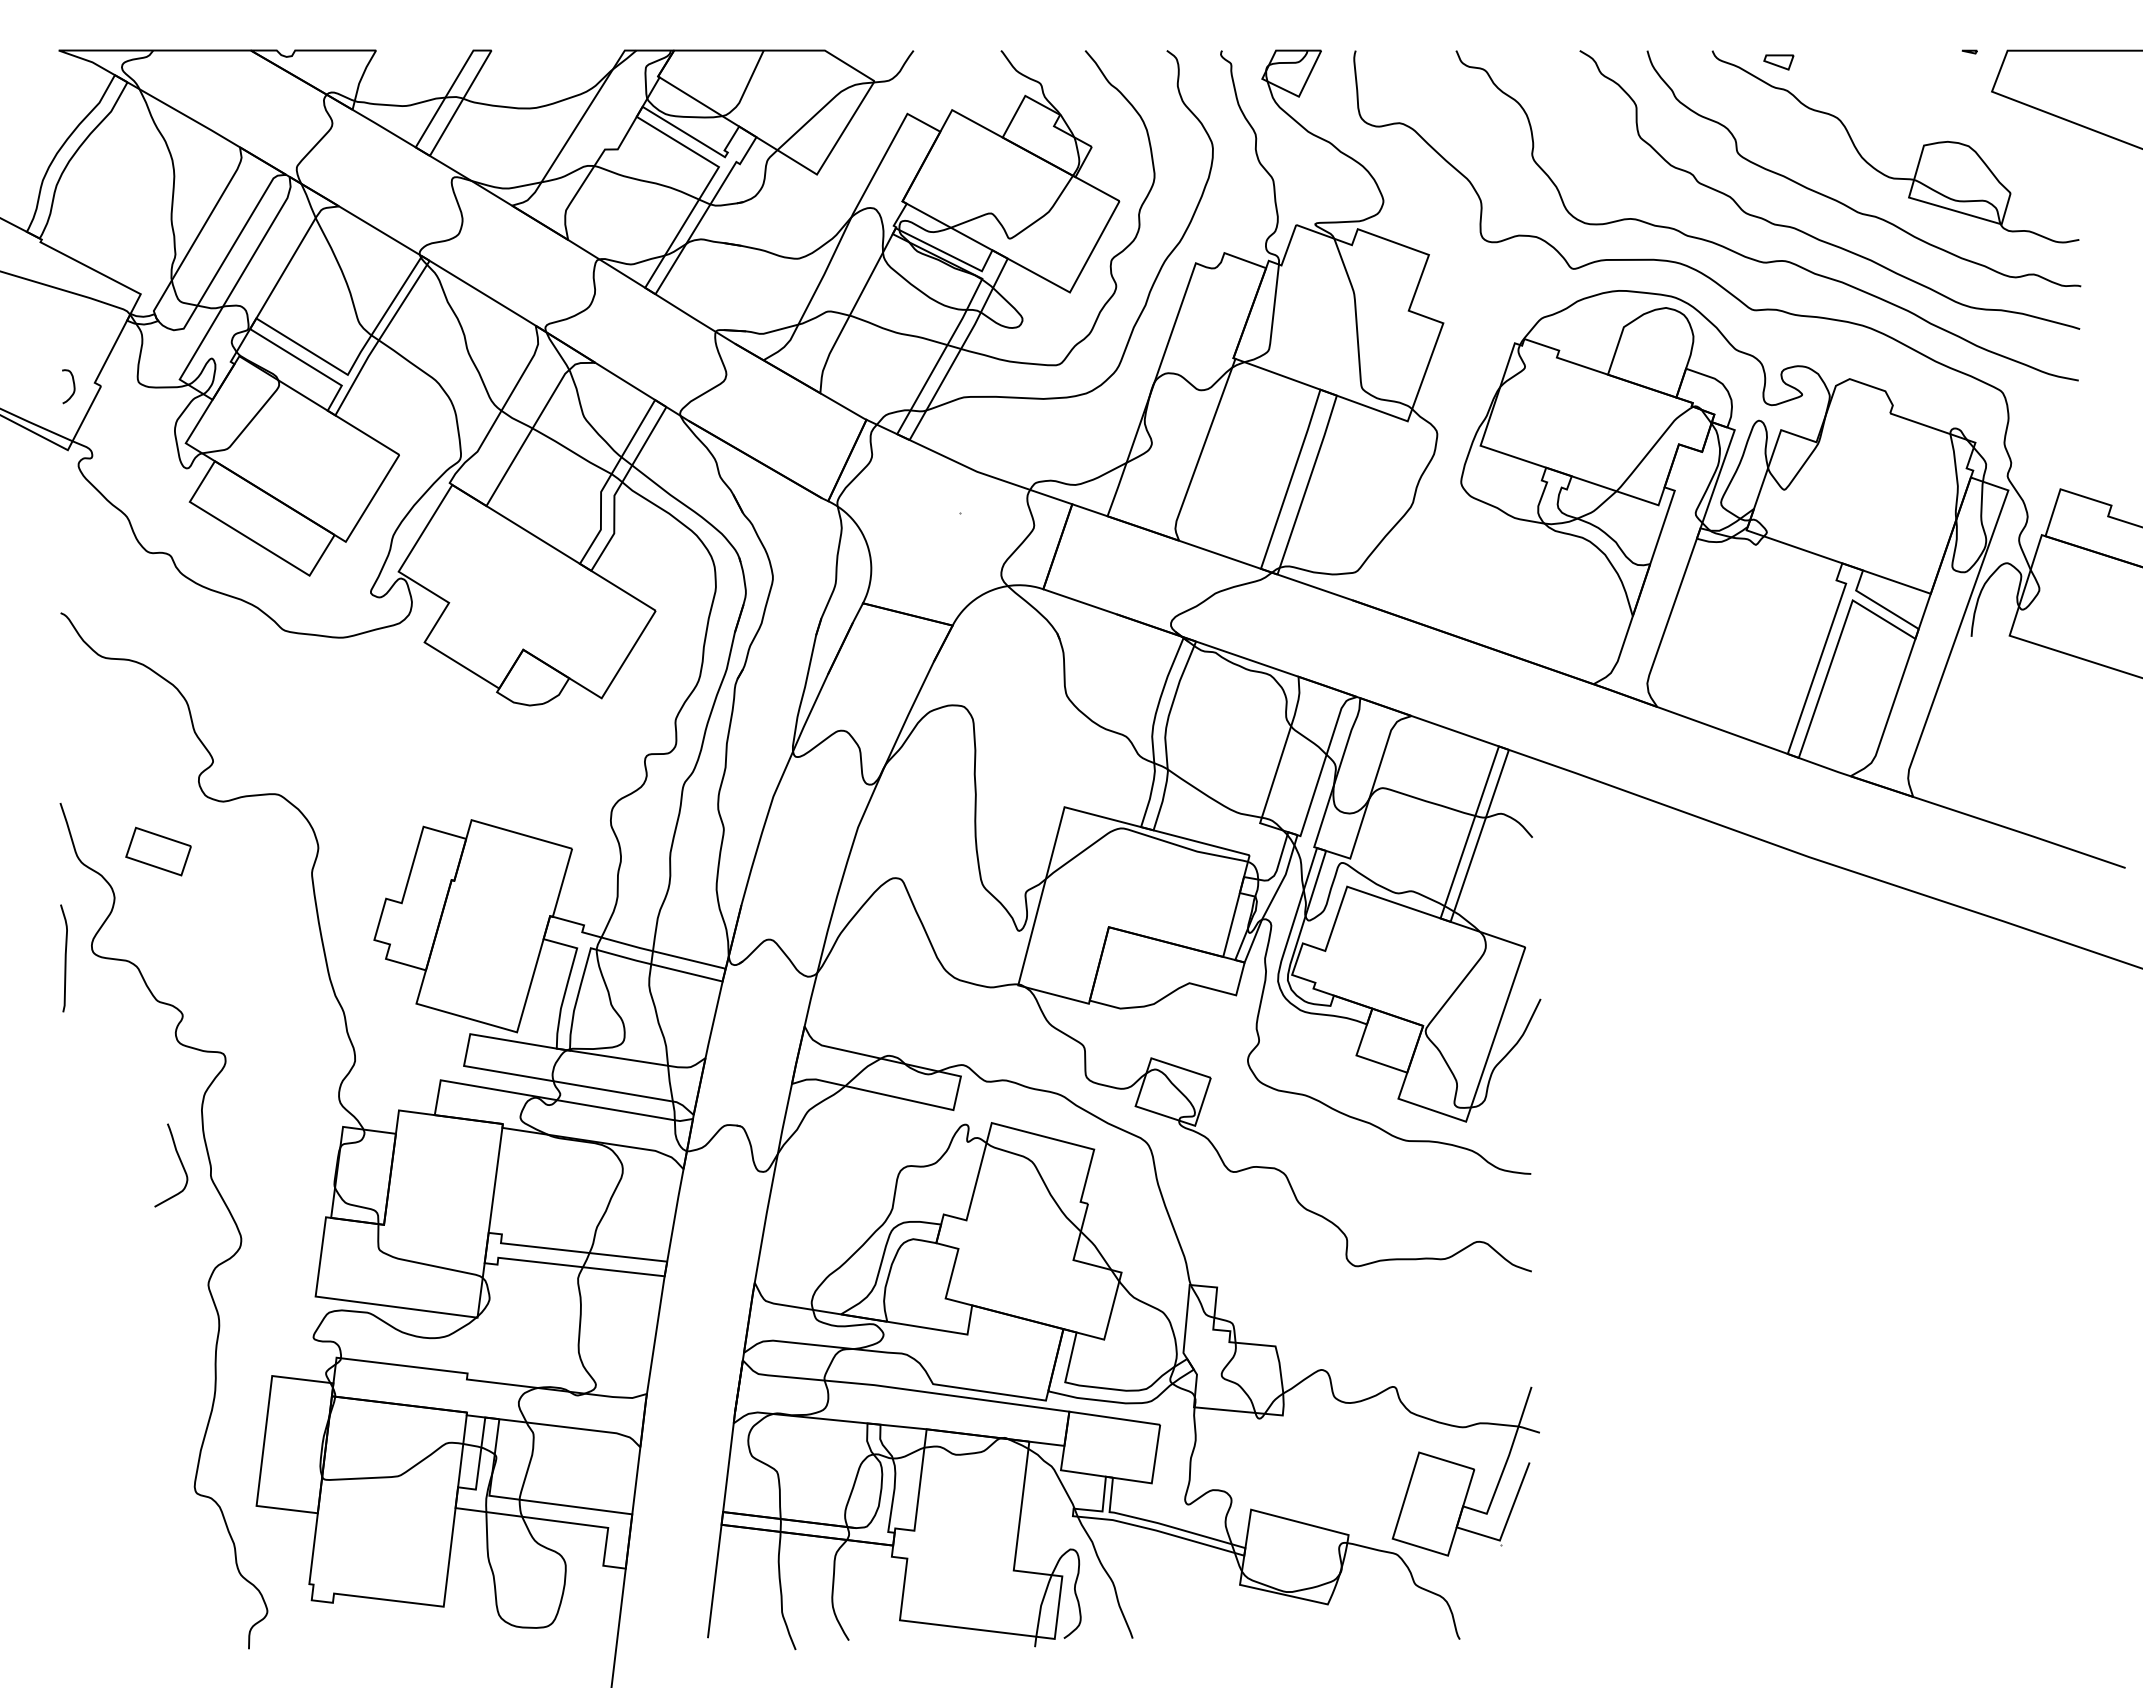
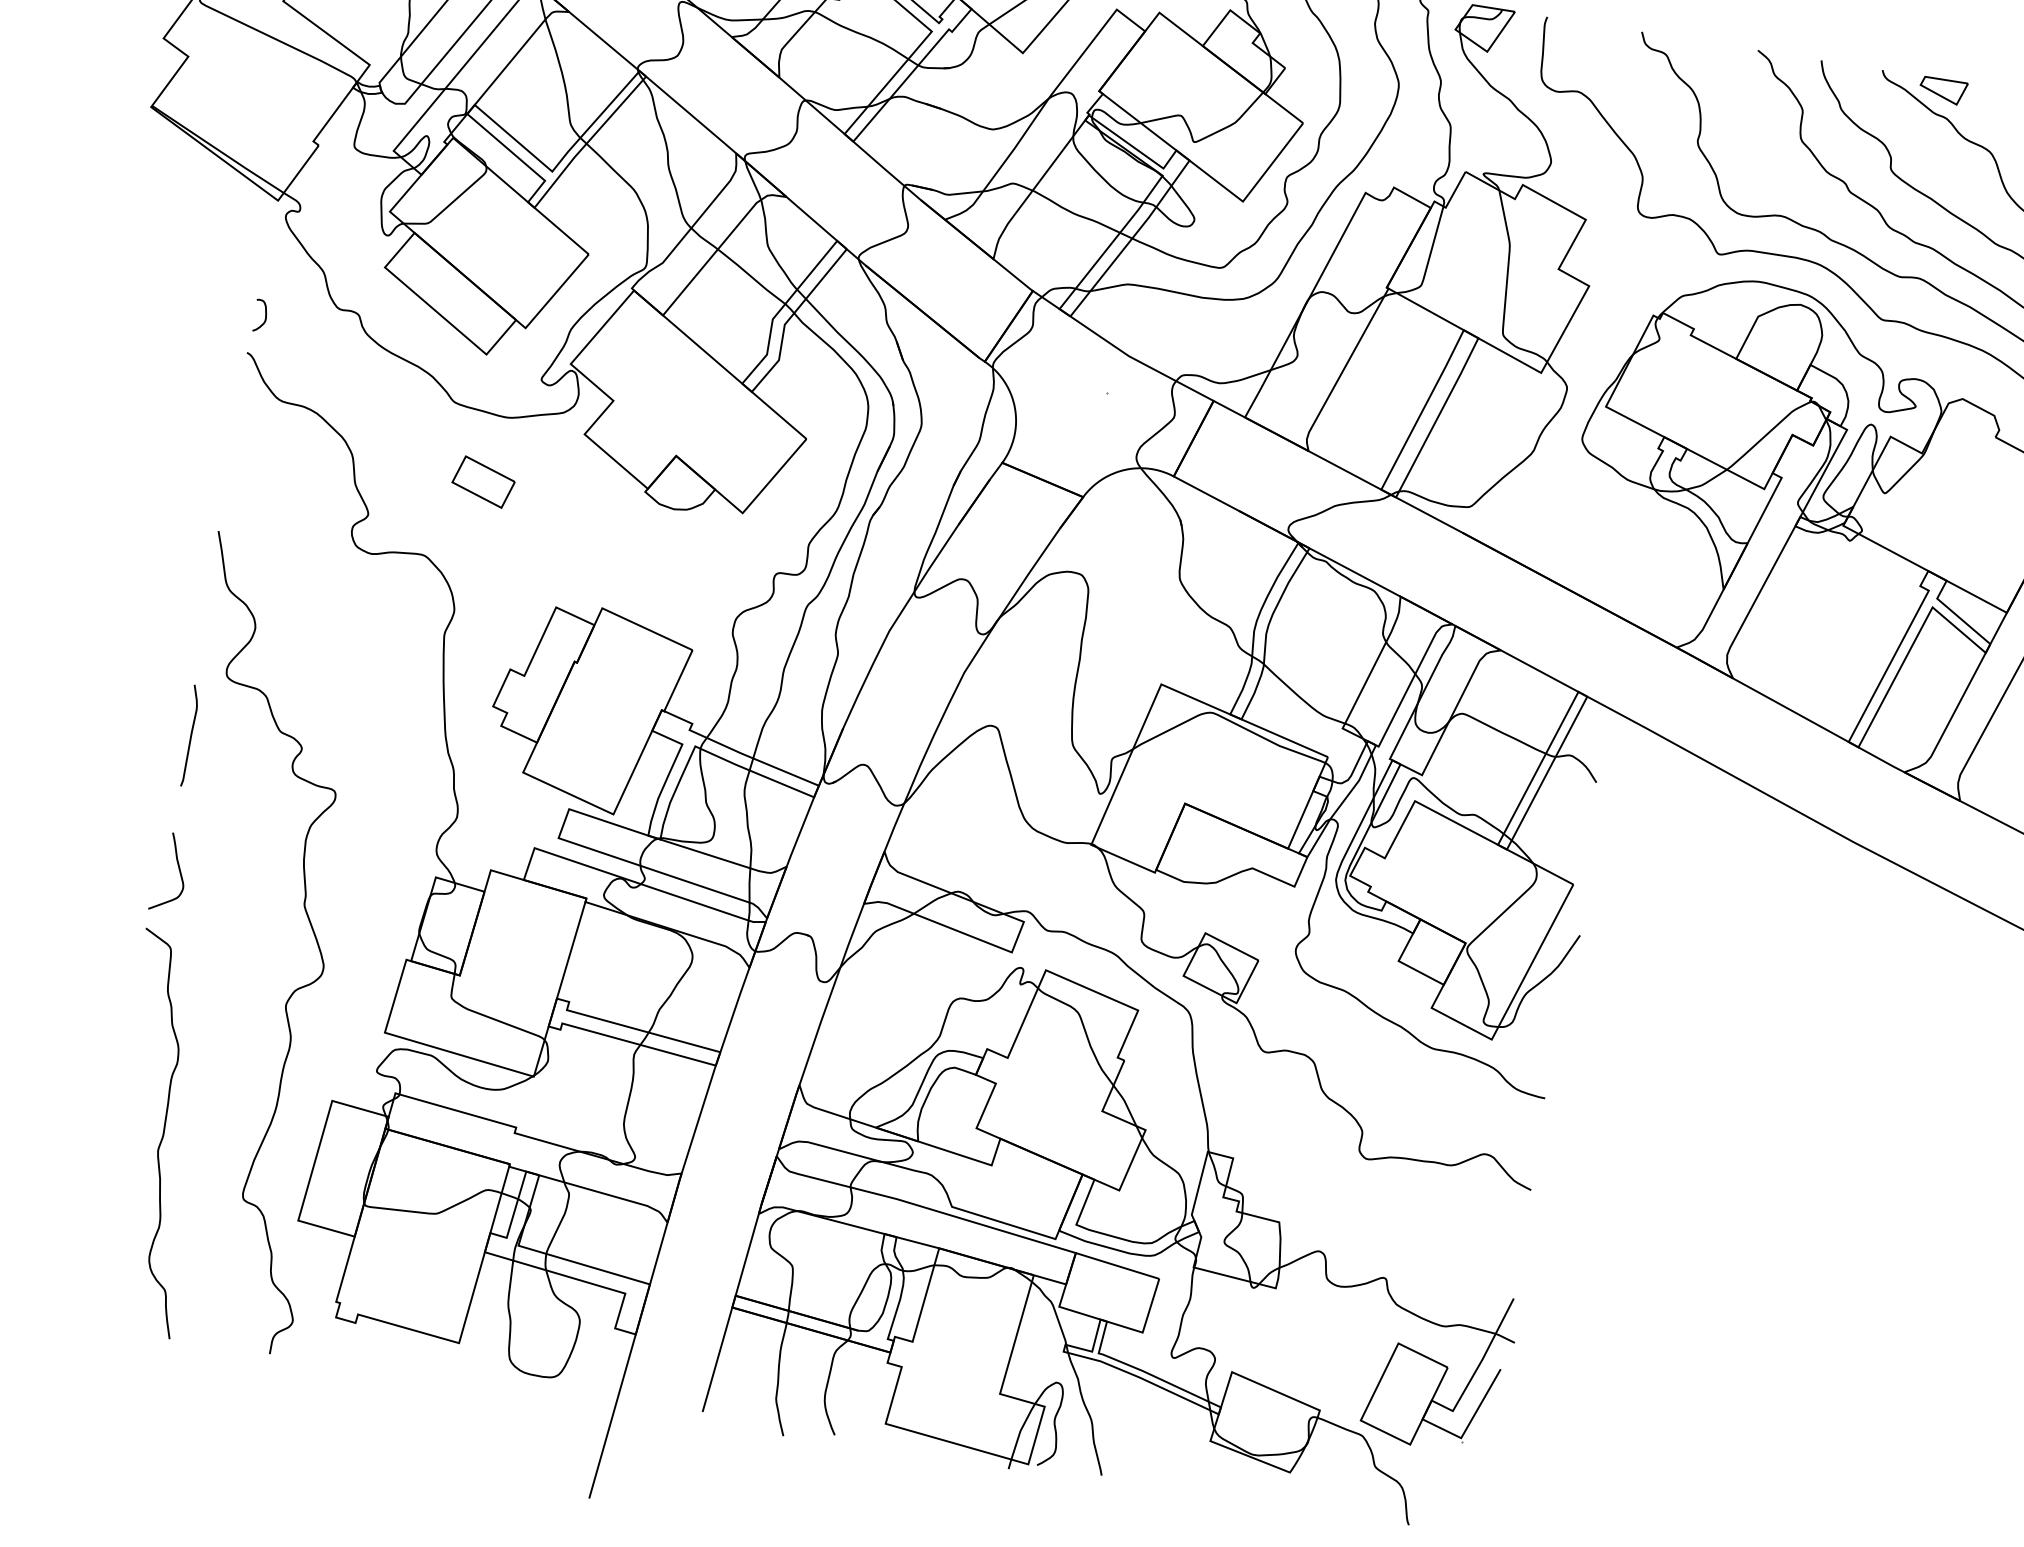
part: (1778, 62) -> (1942, 90), size x1.67
curve: (73, 386) -> (265, 316), moved
part: (158, 851) -> (483, 481), moved
curve: (64, 958) -> (190, 735), moved
curve: (180, 1163) -> (179, 871), moved
curve: (101, 1438) -> (162, 1134), added

